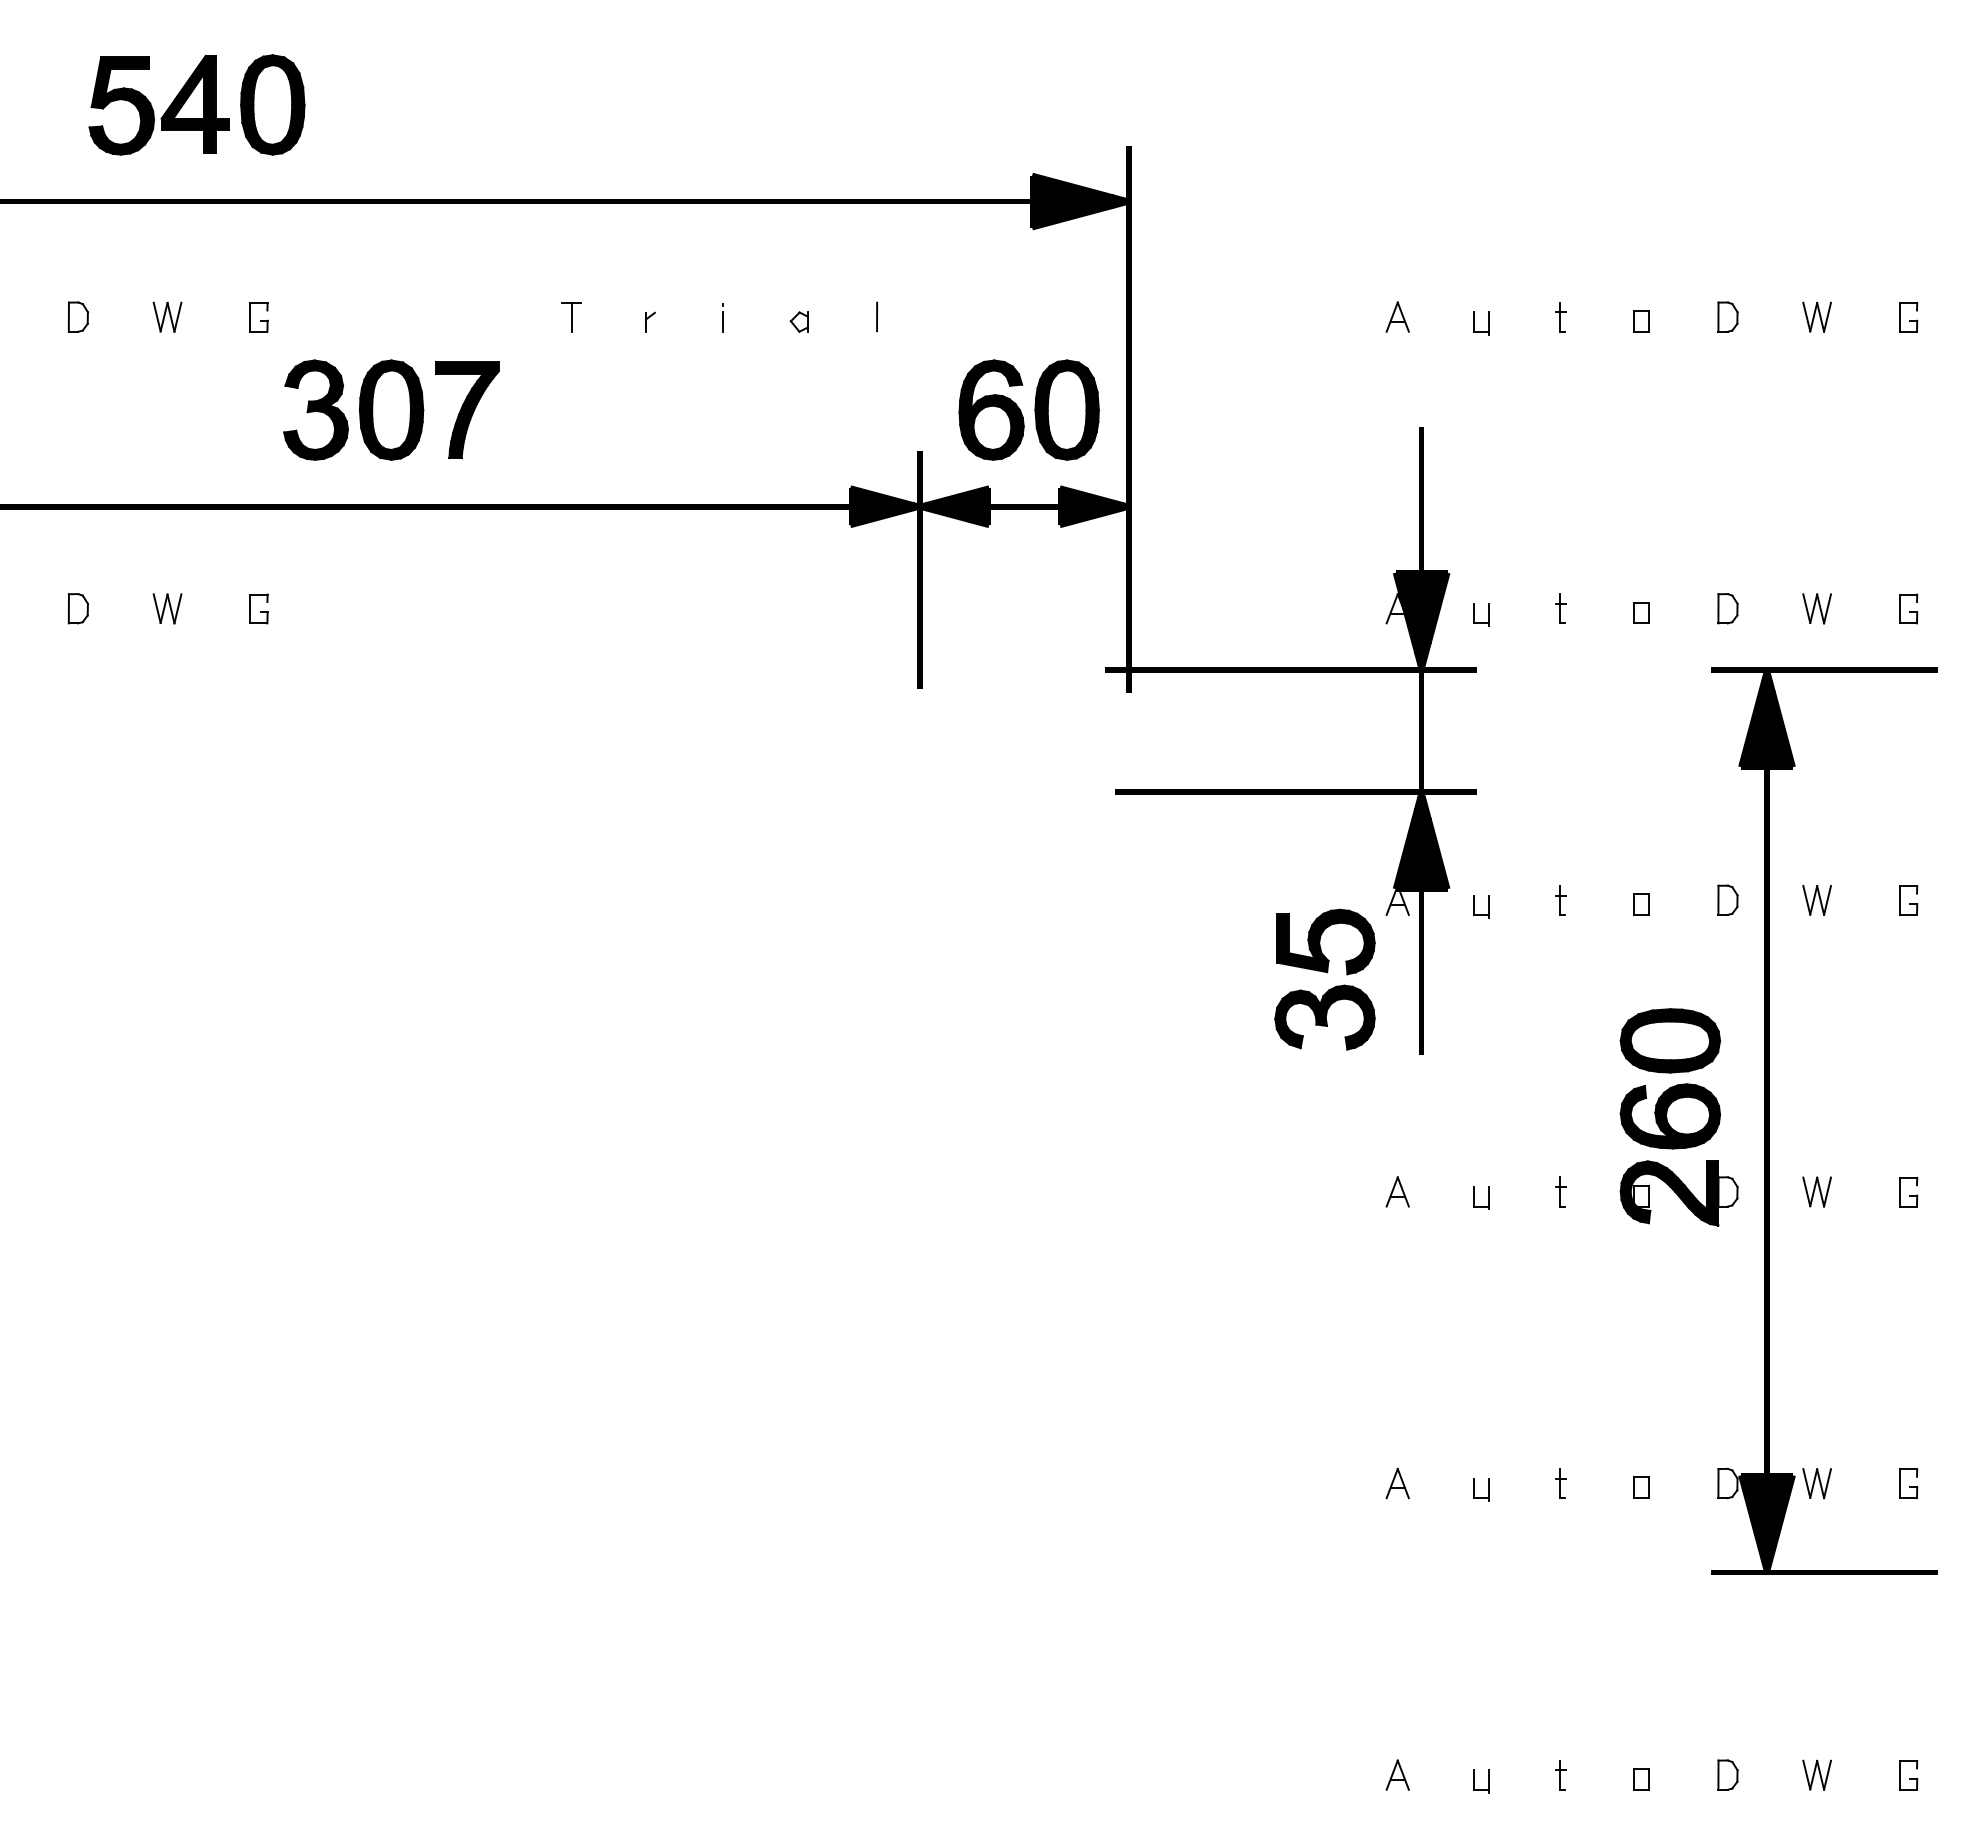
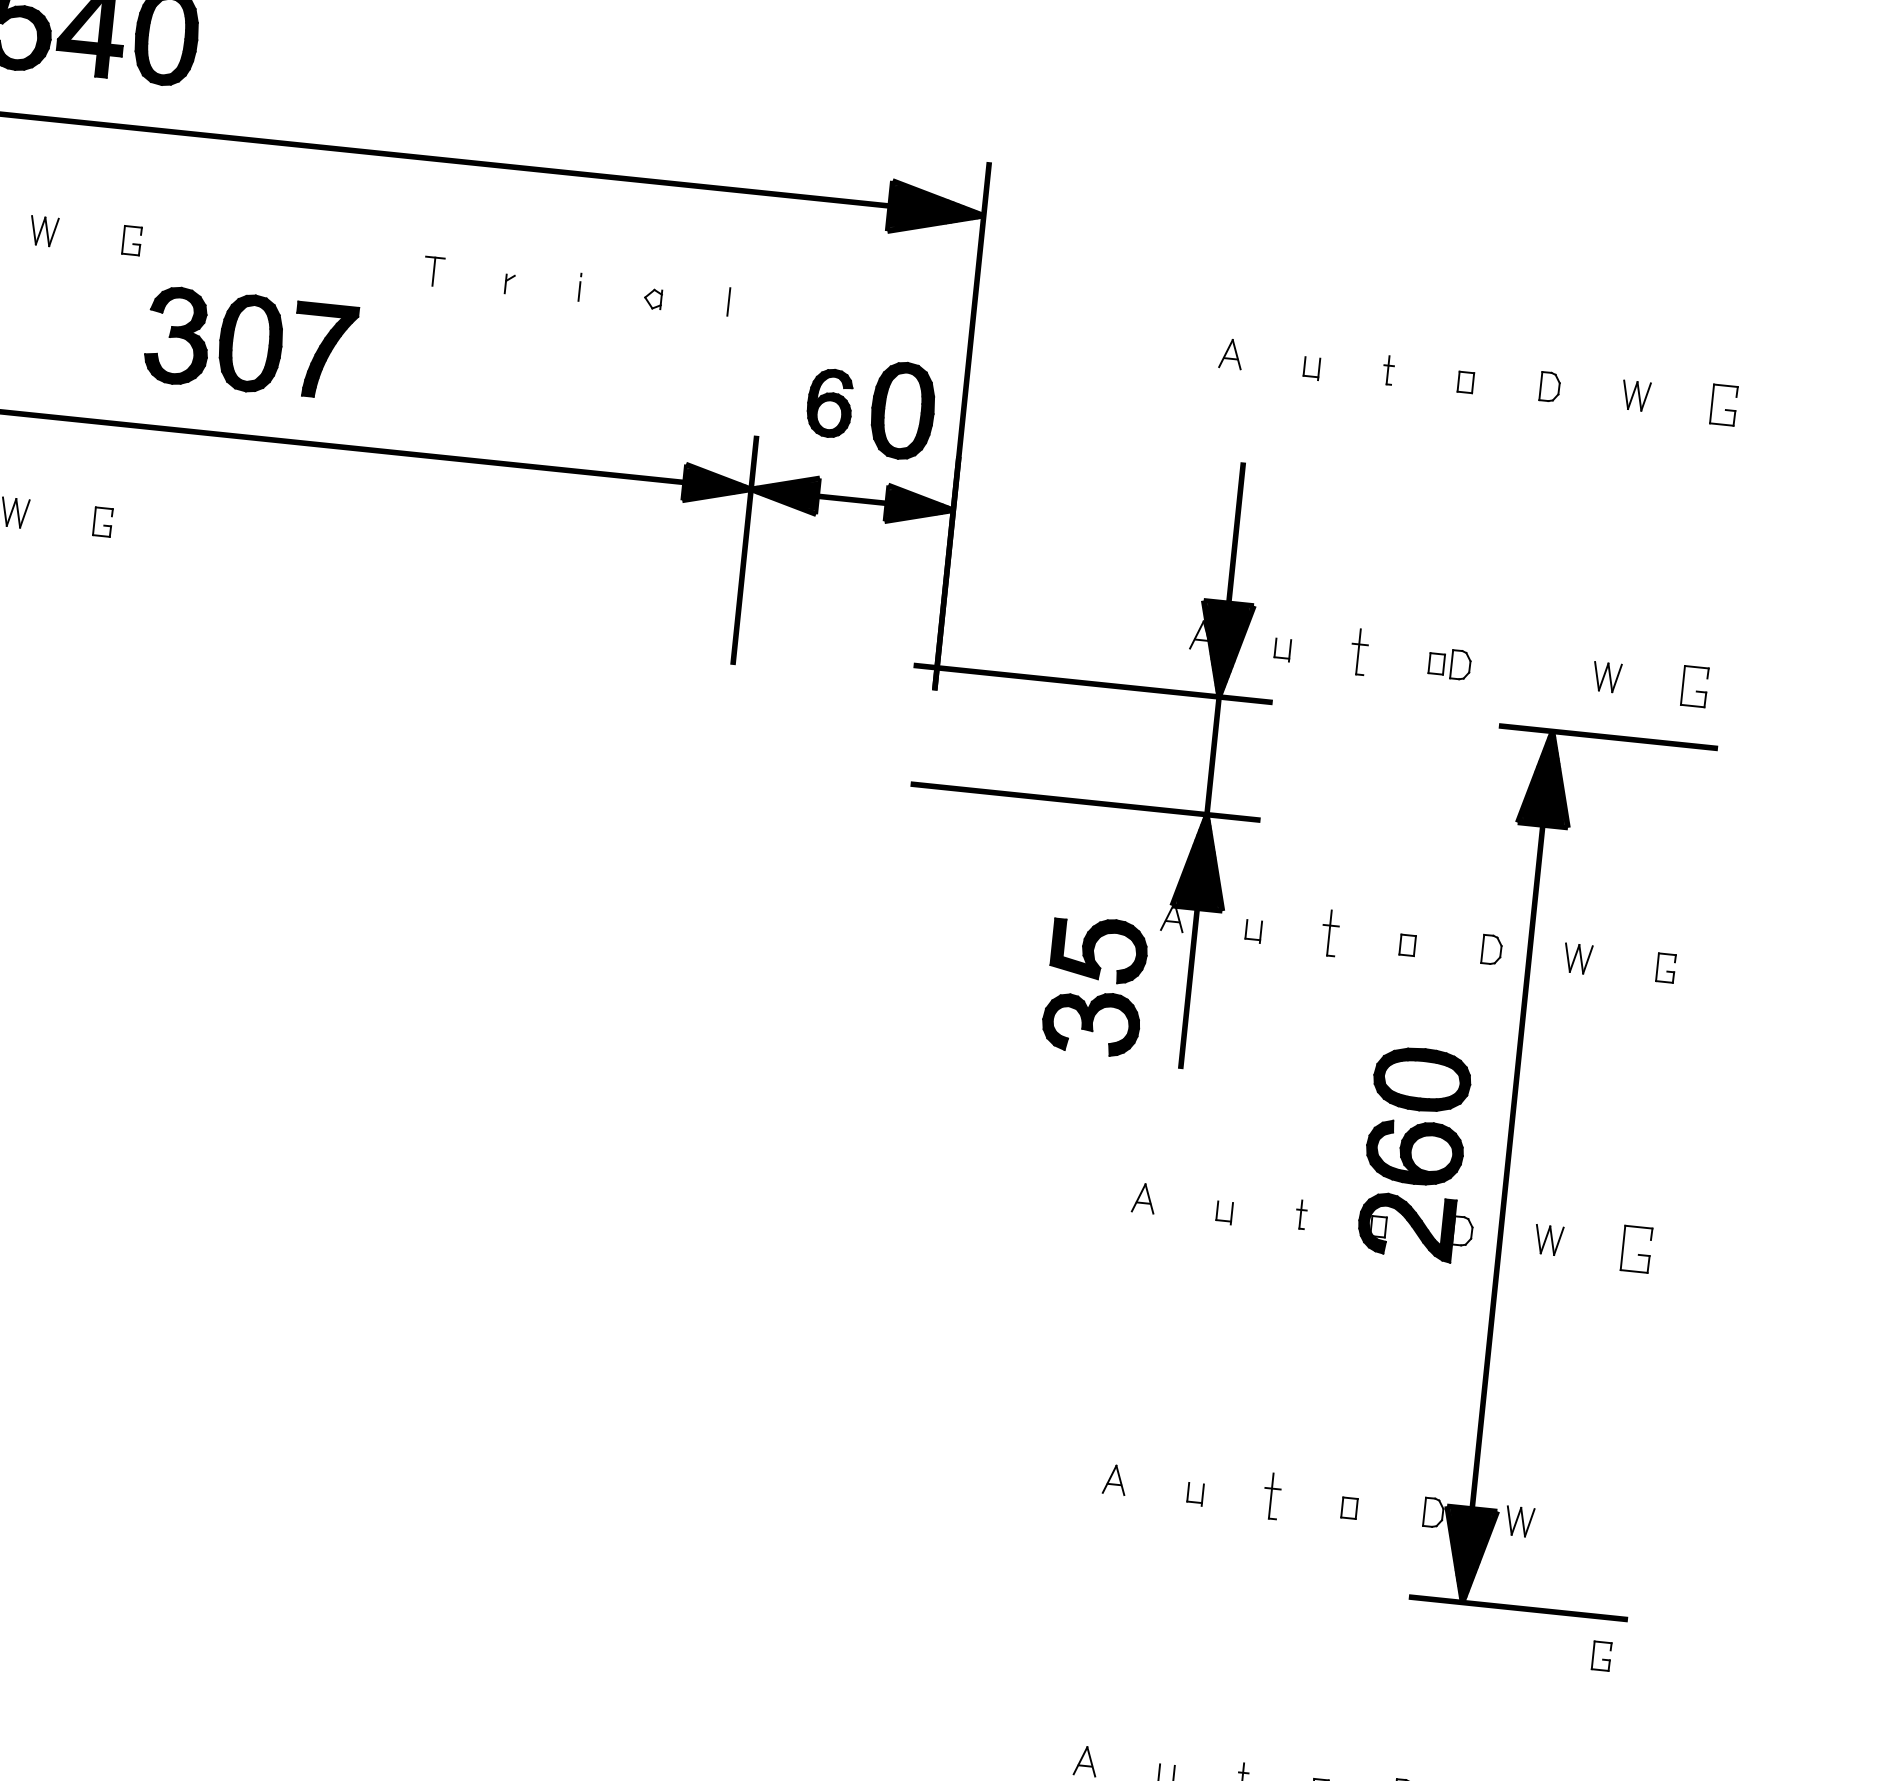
part: (1908, 317) -> (1724, 405), size x1.4
part: (991, 409) -> (830, 402), size x0.7
part: (1560, 608) -> (1359, 651), size x1.6
part: (1727, 608) -> (1460, 664), moved
part: (1908, 608) -> (1695, 686), size x1.4
part: (1560, 900) -> (1330, 933), size x1.6
part: (1908, 1192) -> (1636, 1249), size x1.6
part: (1560, 1483) -> (1272, 1496), size x1.6
part: (1908, 1483) -> (1601, 1655), moved

